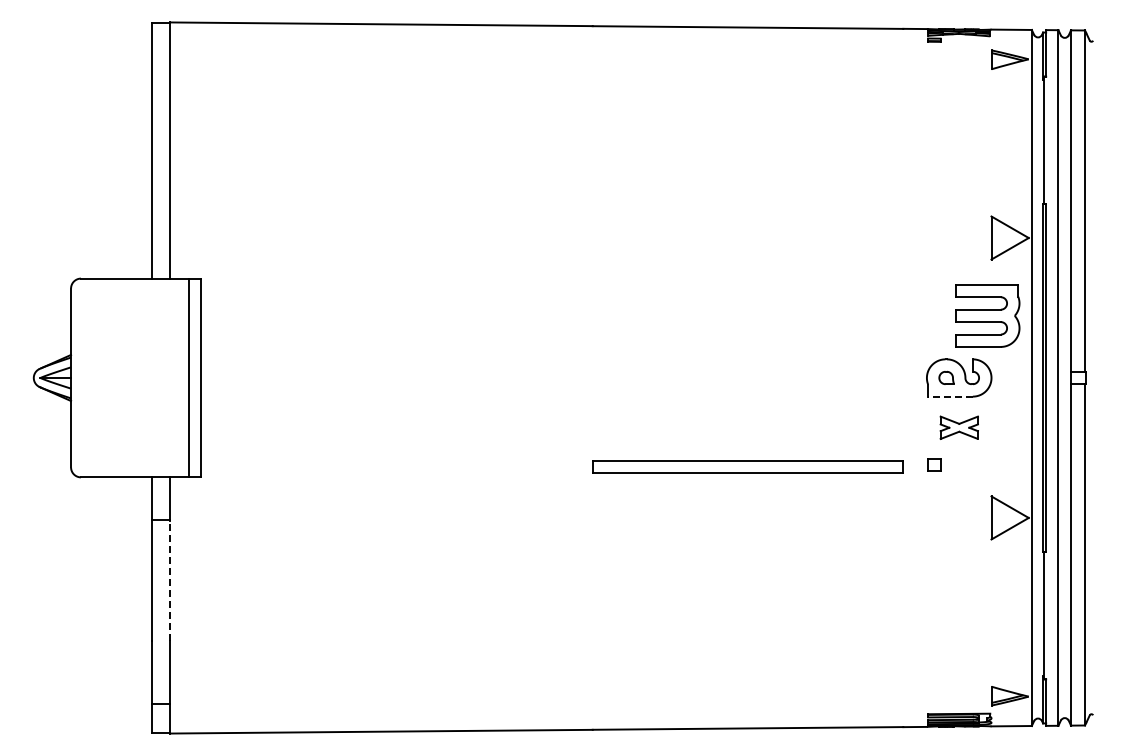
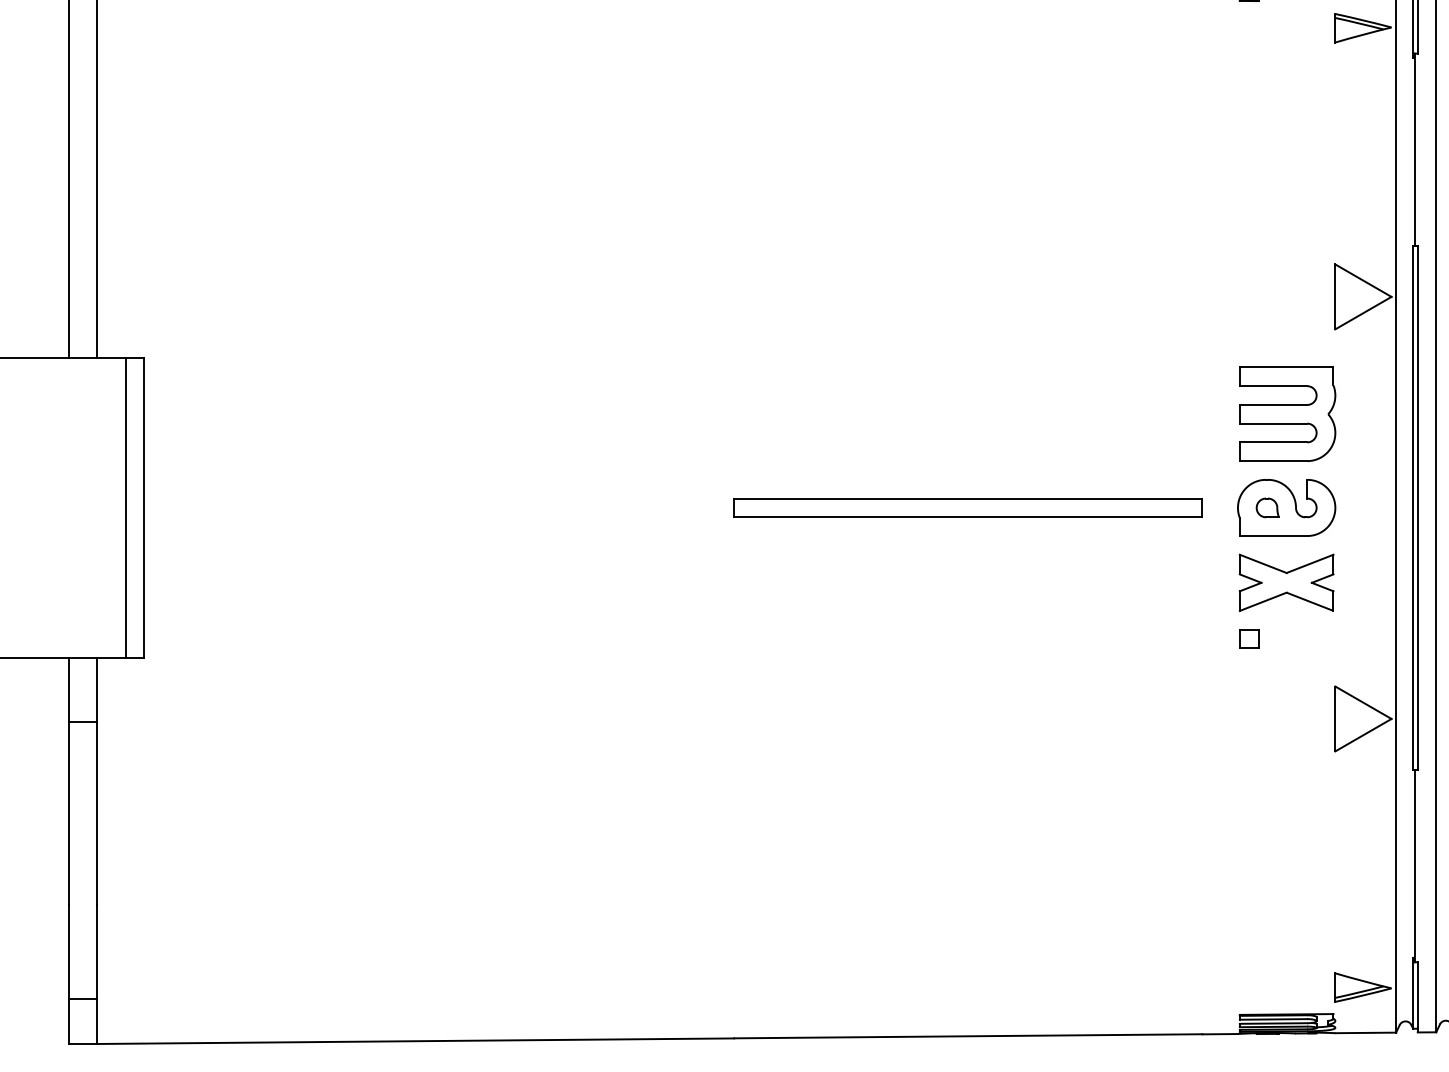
part: (987, 315) -> (1287, 413), moved
line: (950, 396) -> (1273, 535), dashed -> solid
part: (959, 427) -> (1287, 582), size x1.67
part: (747, 466) -> (967, 507), moved
line: (170, 580) -> (97, 813), dashed -> solid

